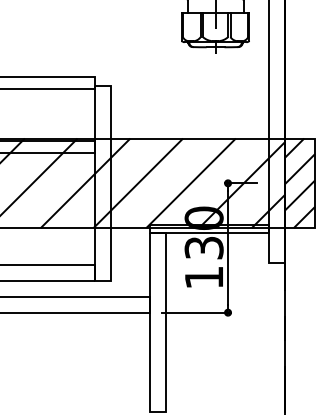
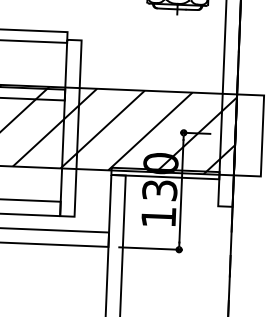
hatch: (300, 183) -> (249, 135), removed

